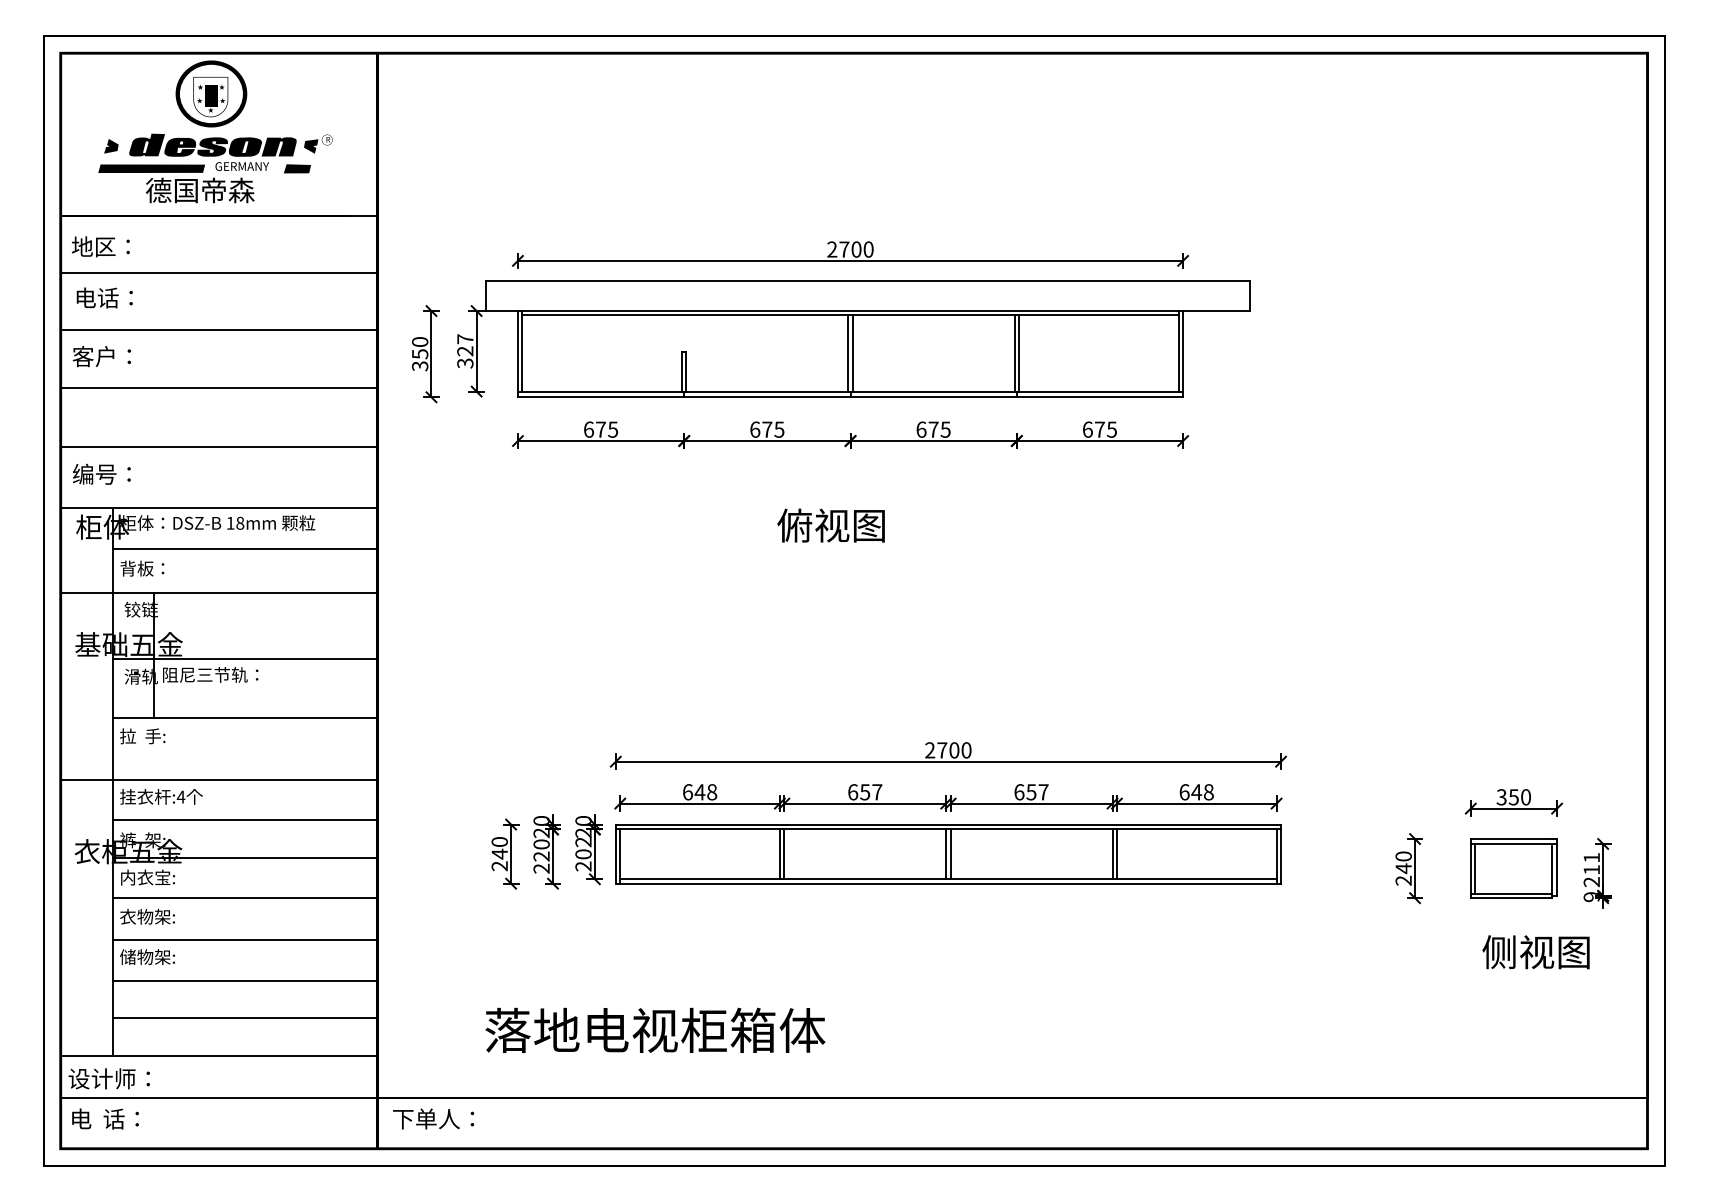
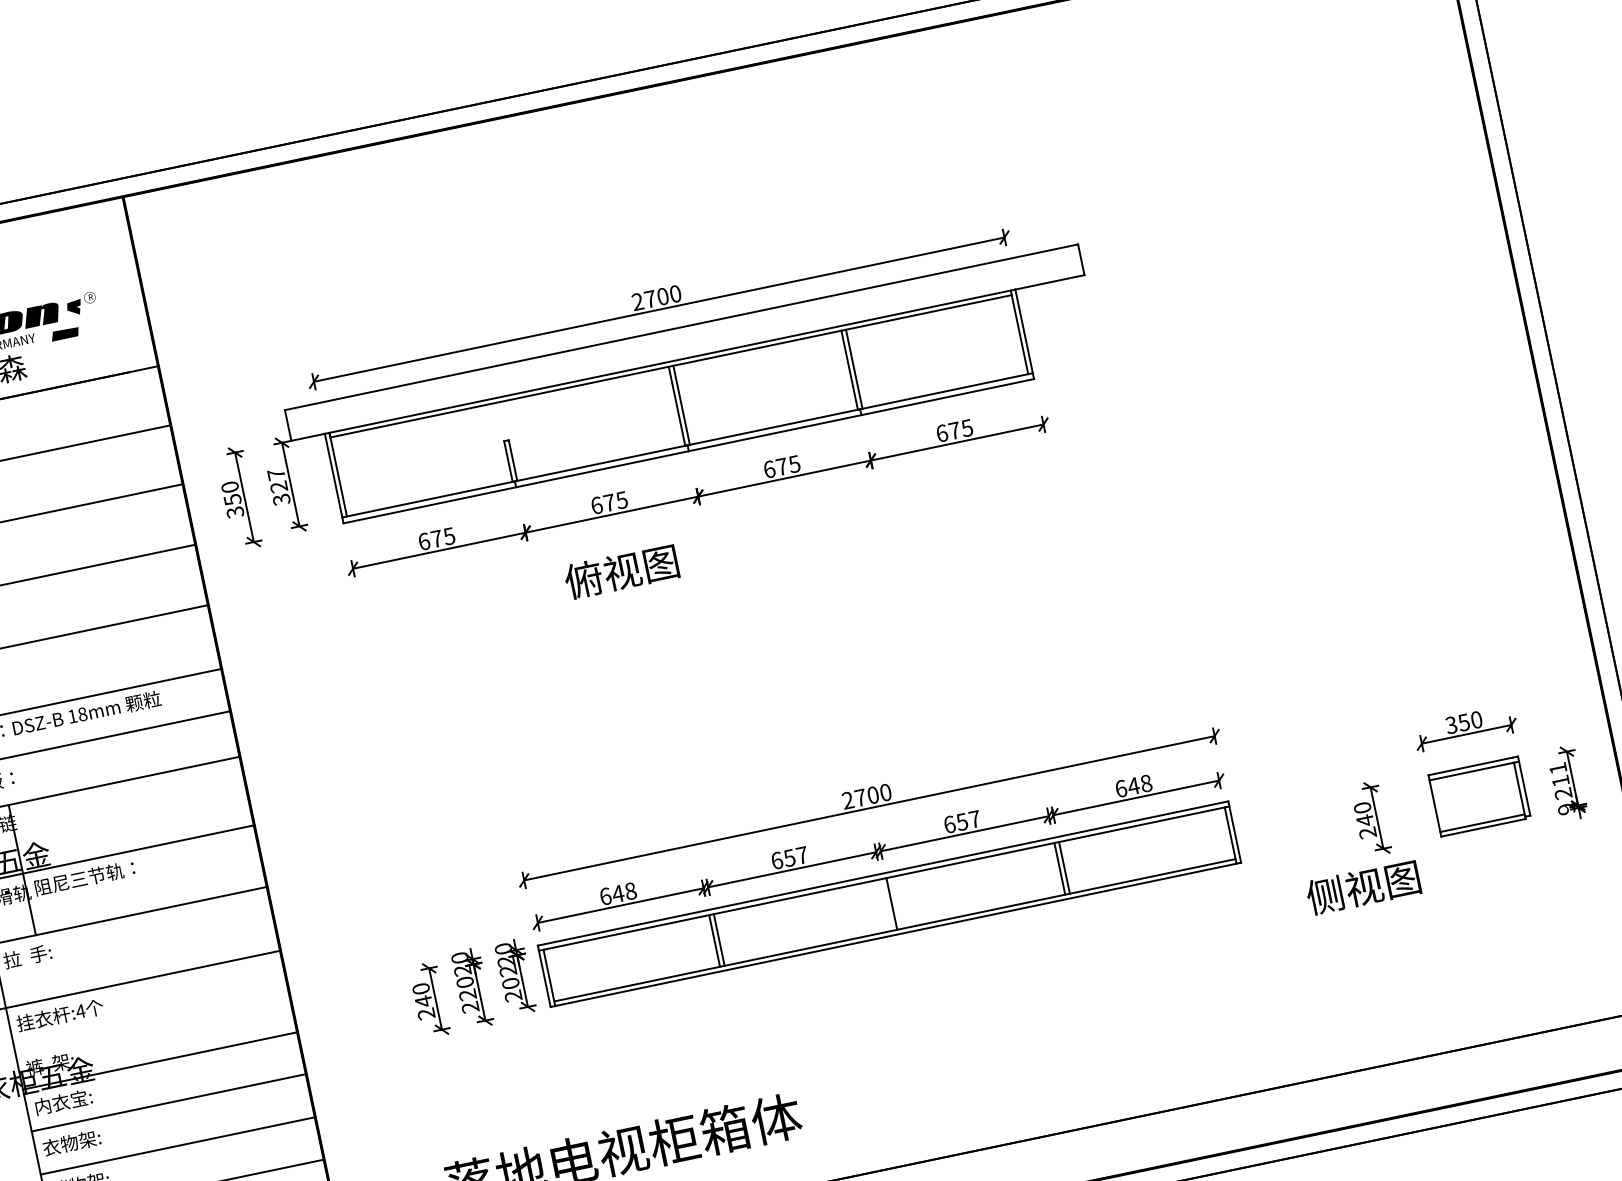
text: (830, 525) -> (620, 571), moved
line: (244, 819) -> (151, 1020), removed
line: (946, 854) -> (887, 905), removed
line: (1475, 868) -> (1439, 804), removed
text: (1535, 952) -> (1362, 888), moved

